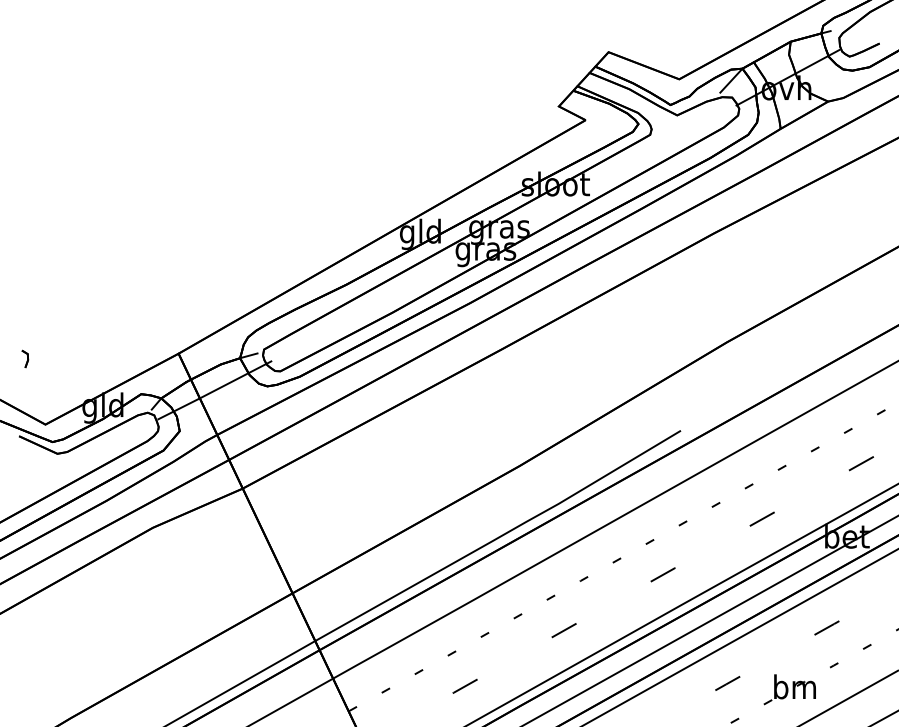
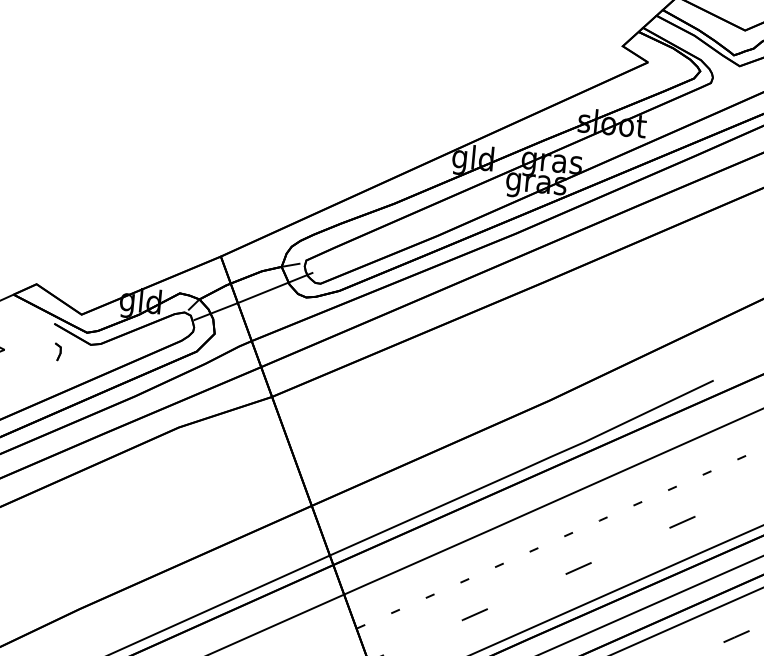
part: (25, 358) -> (58, 351), moved

